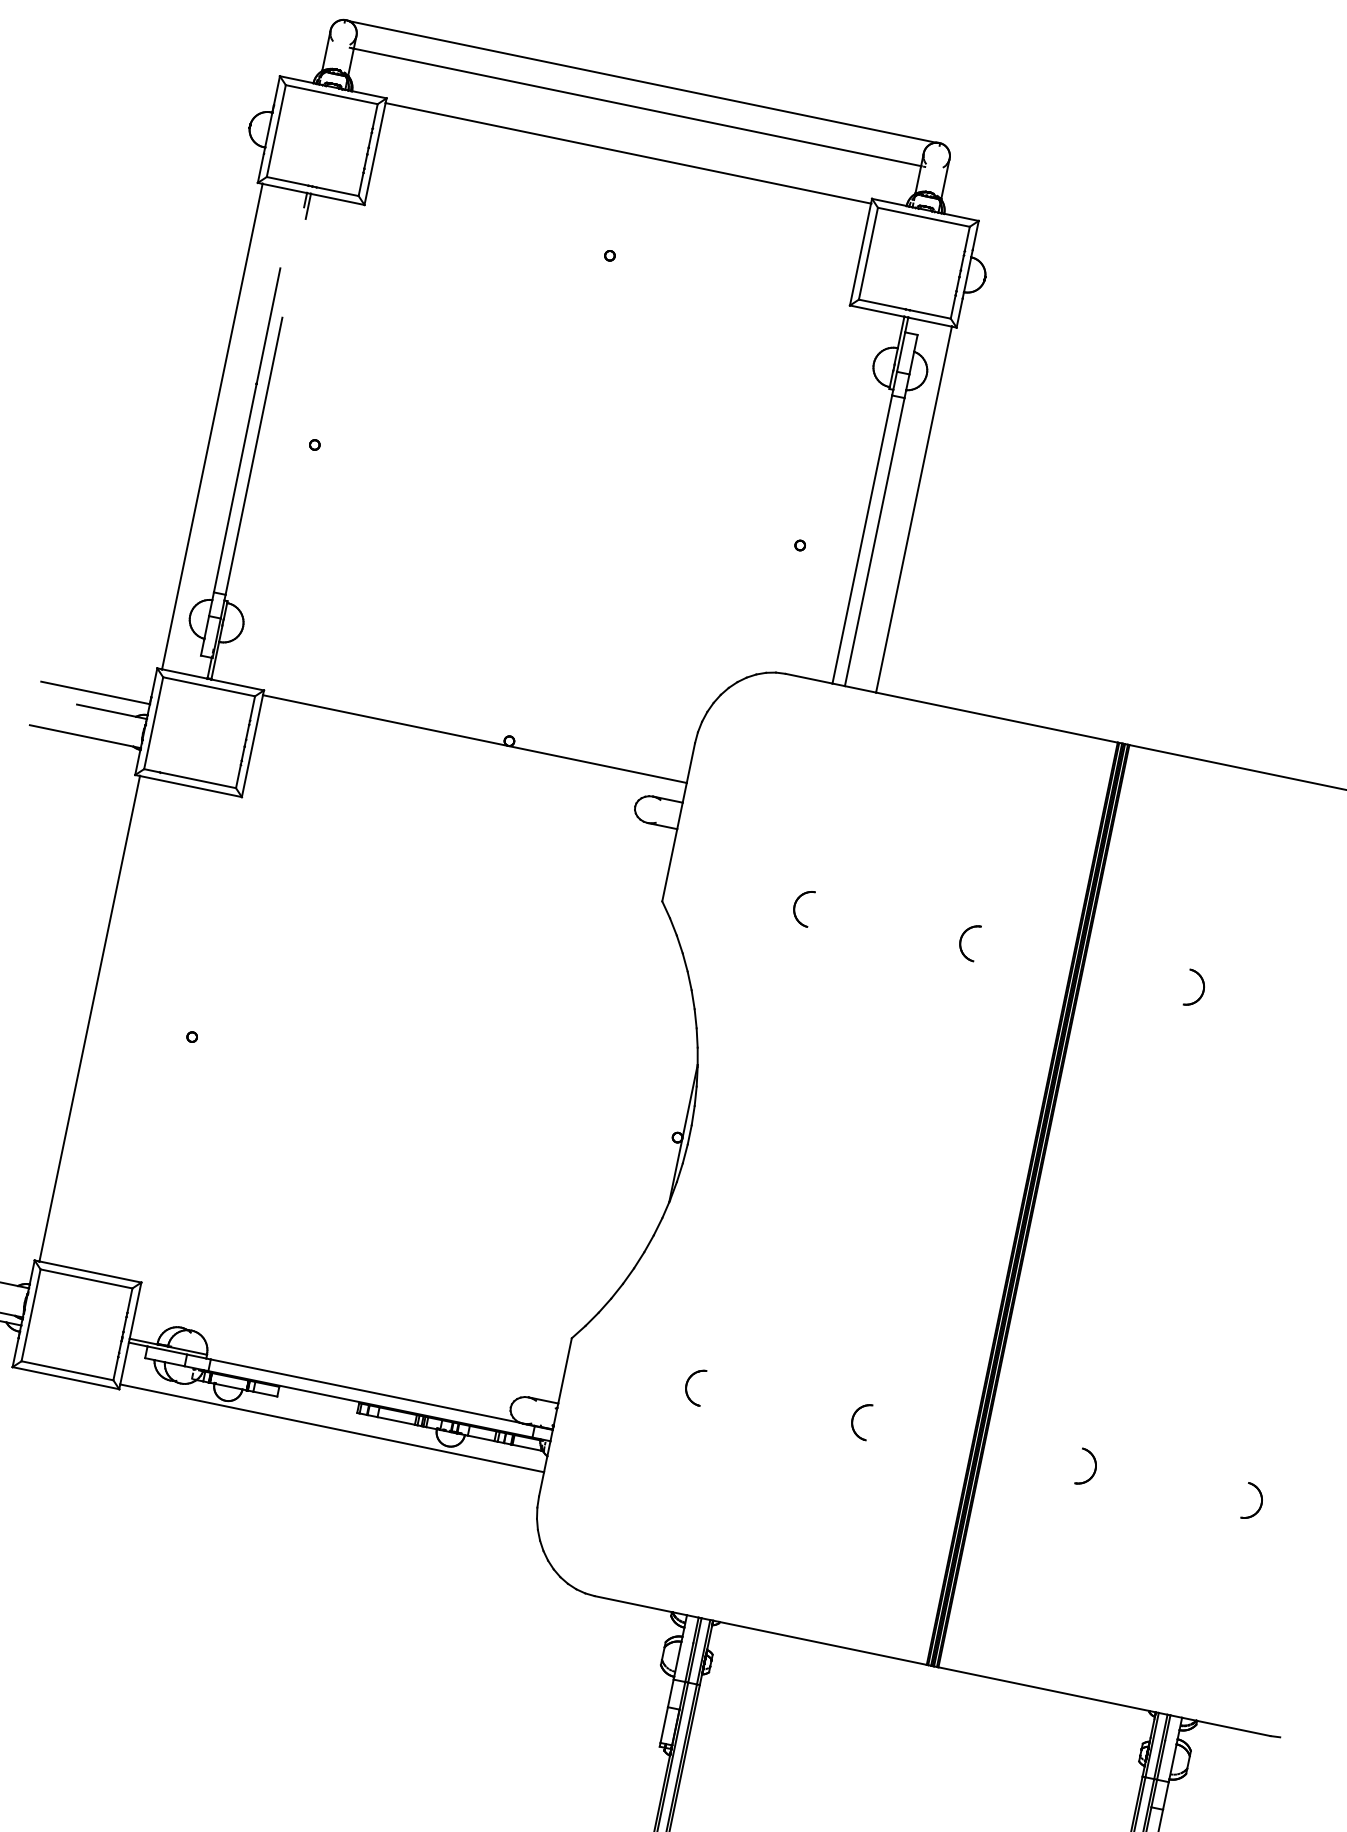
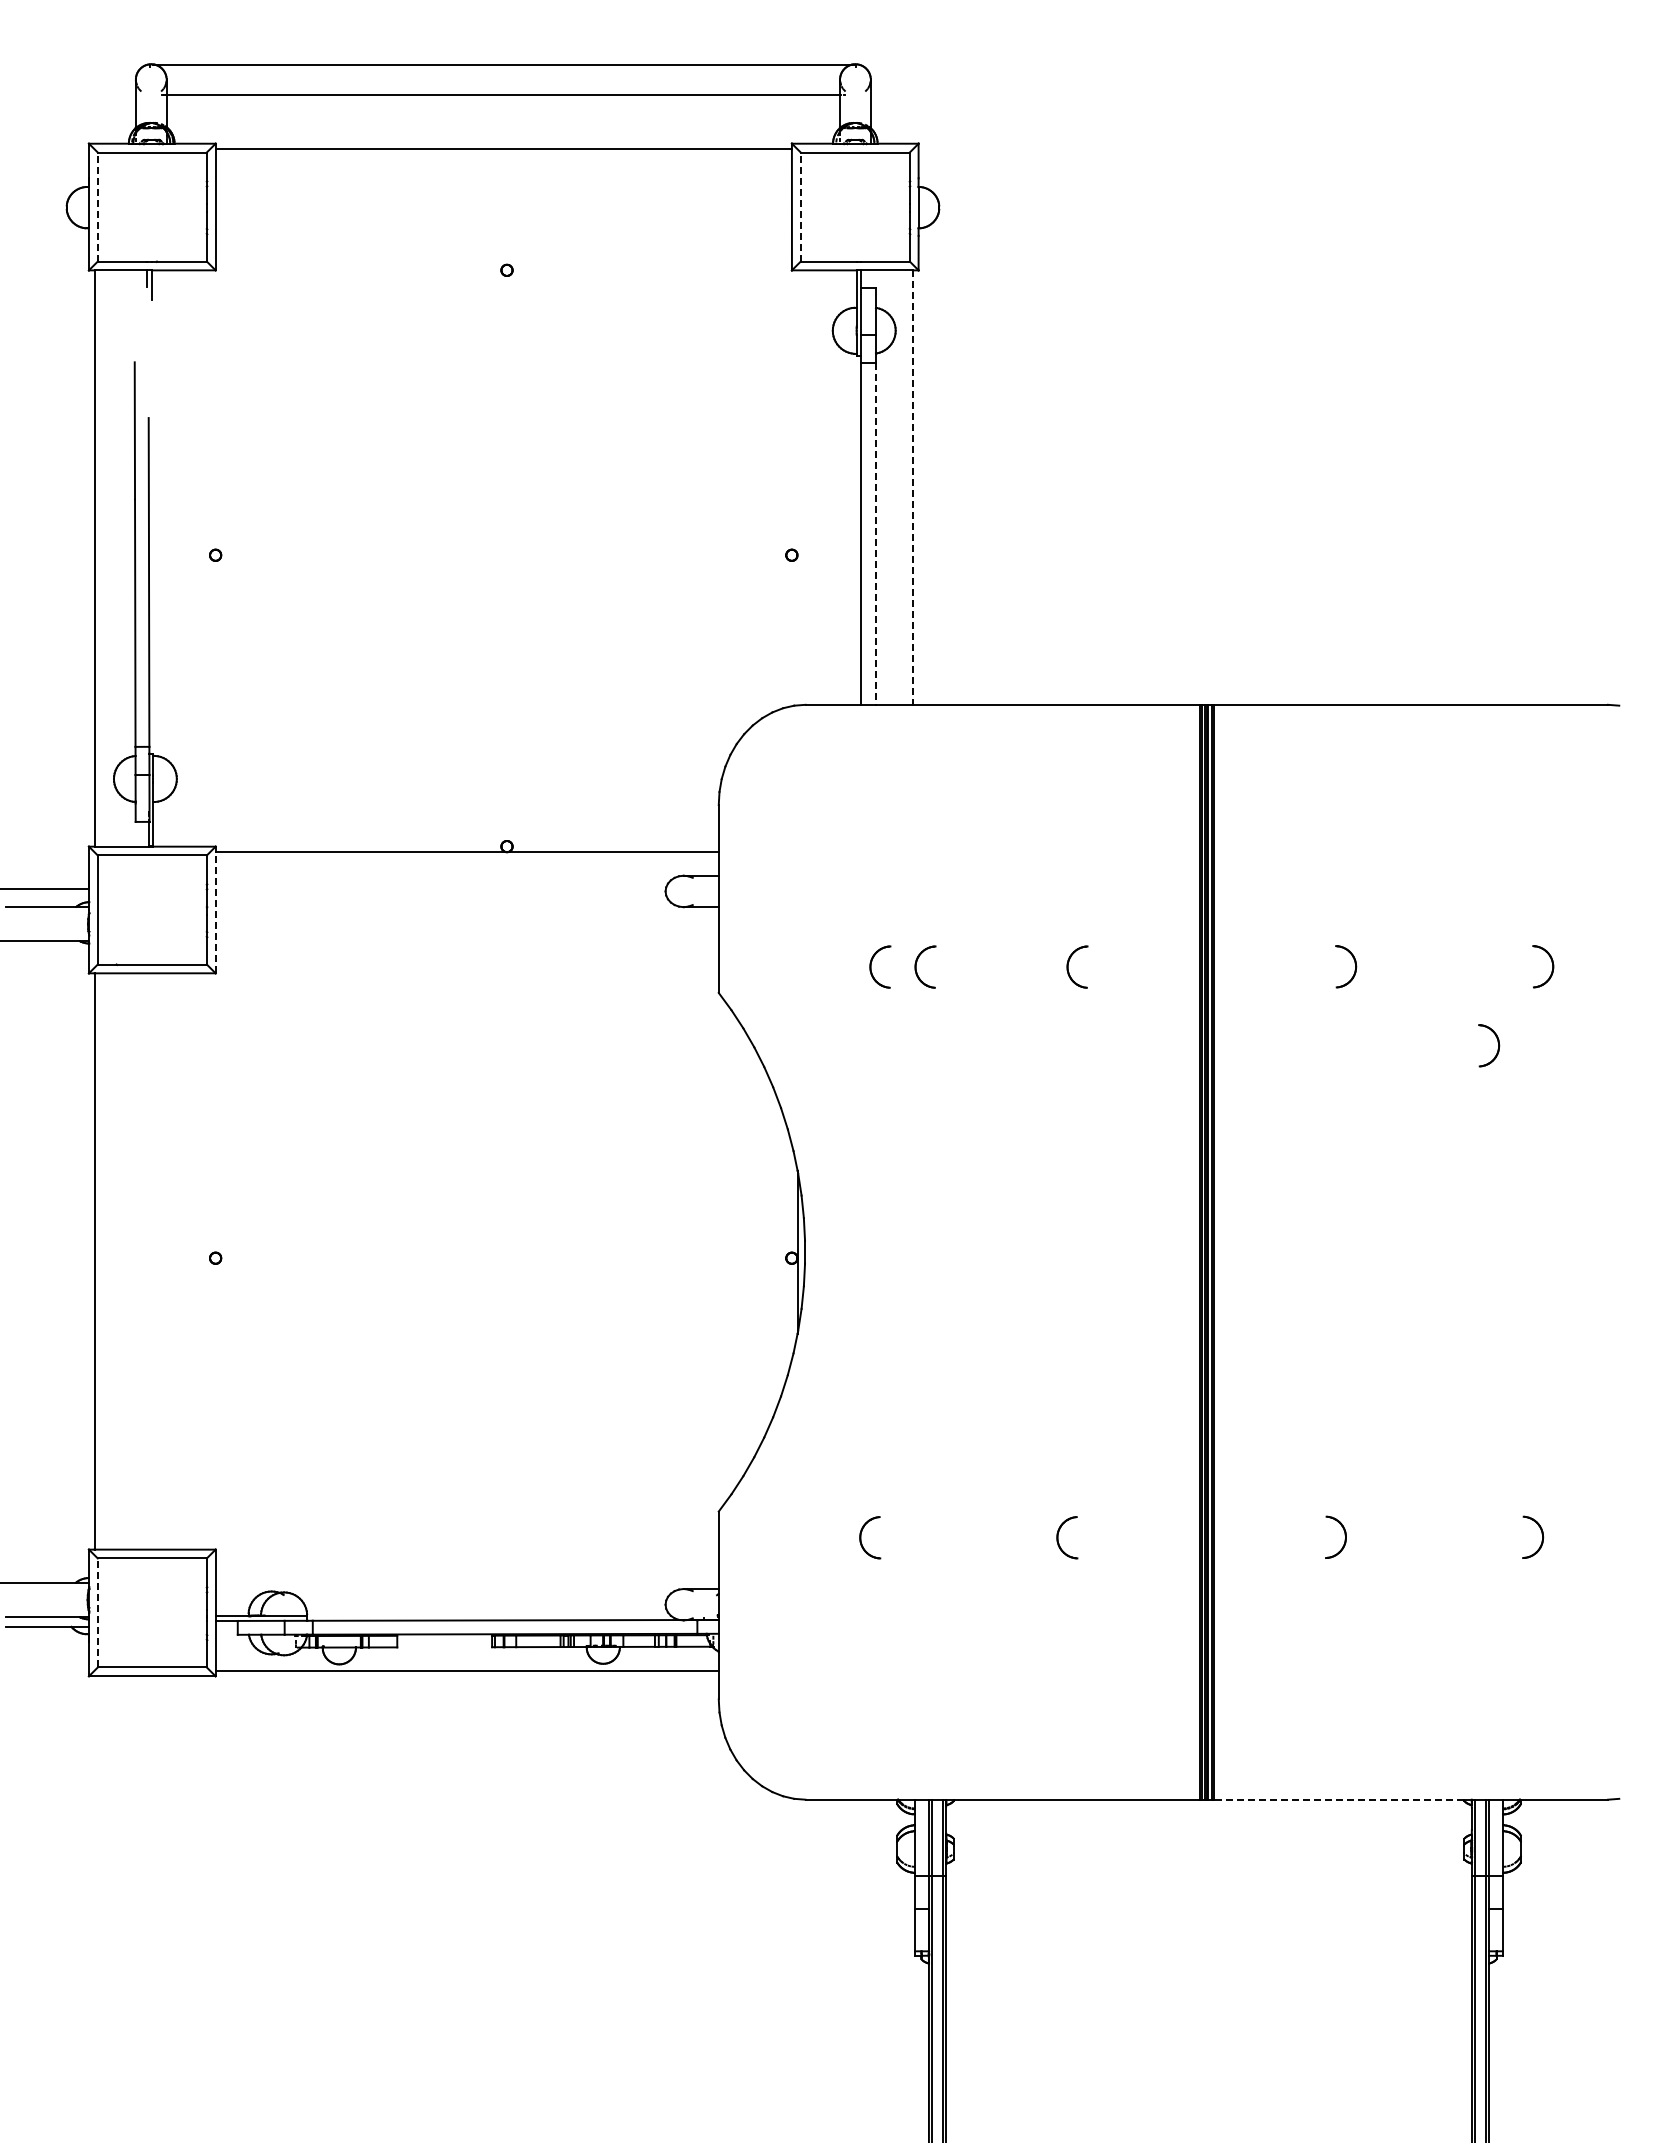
line: (275, 131) -> (97, 207), solid -> dashed
line: (868, 254) -> (800, 207), solid -> dashed
line: (913, 510) -> (912, 488), solid -> dashed
line: (874, 541) -> (875, 533), solid -> dashed
line: (252, 745) -> (215, 912), solid -> dashed
part: (834, 910) -> (917, 962), added
part: (1309, 1078) -> (1497, 1042), added
line: (30, 1314) -> (97, 1612), solid -> dashed
line: (1043, 1688) -> (1338, 1799), solid -> dashed

